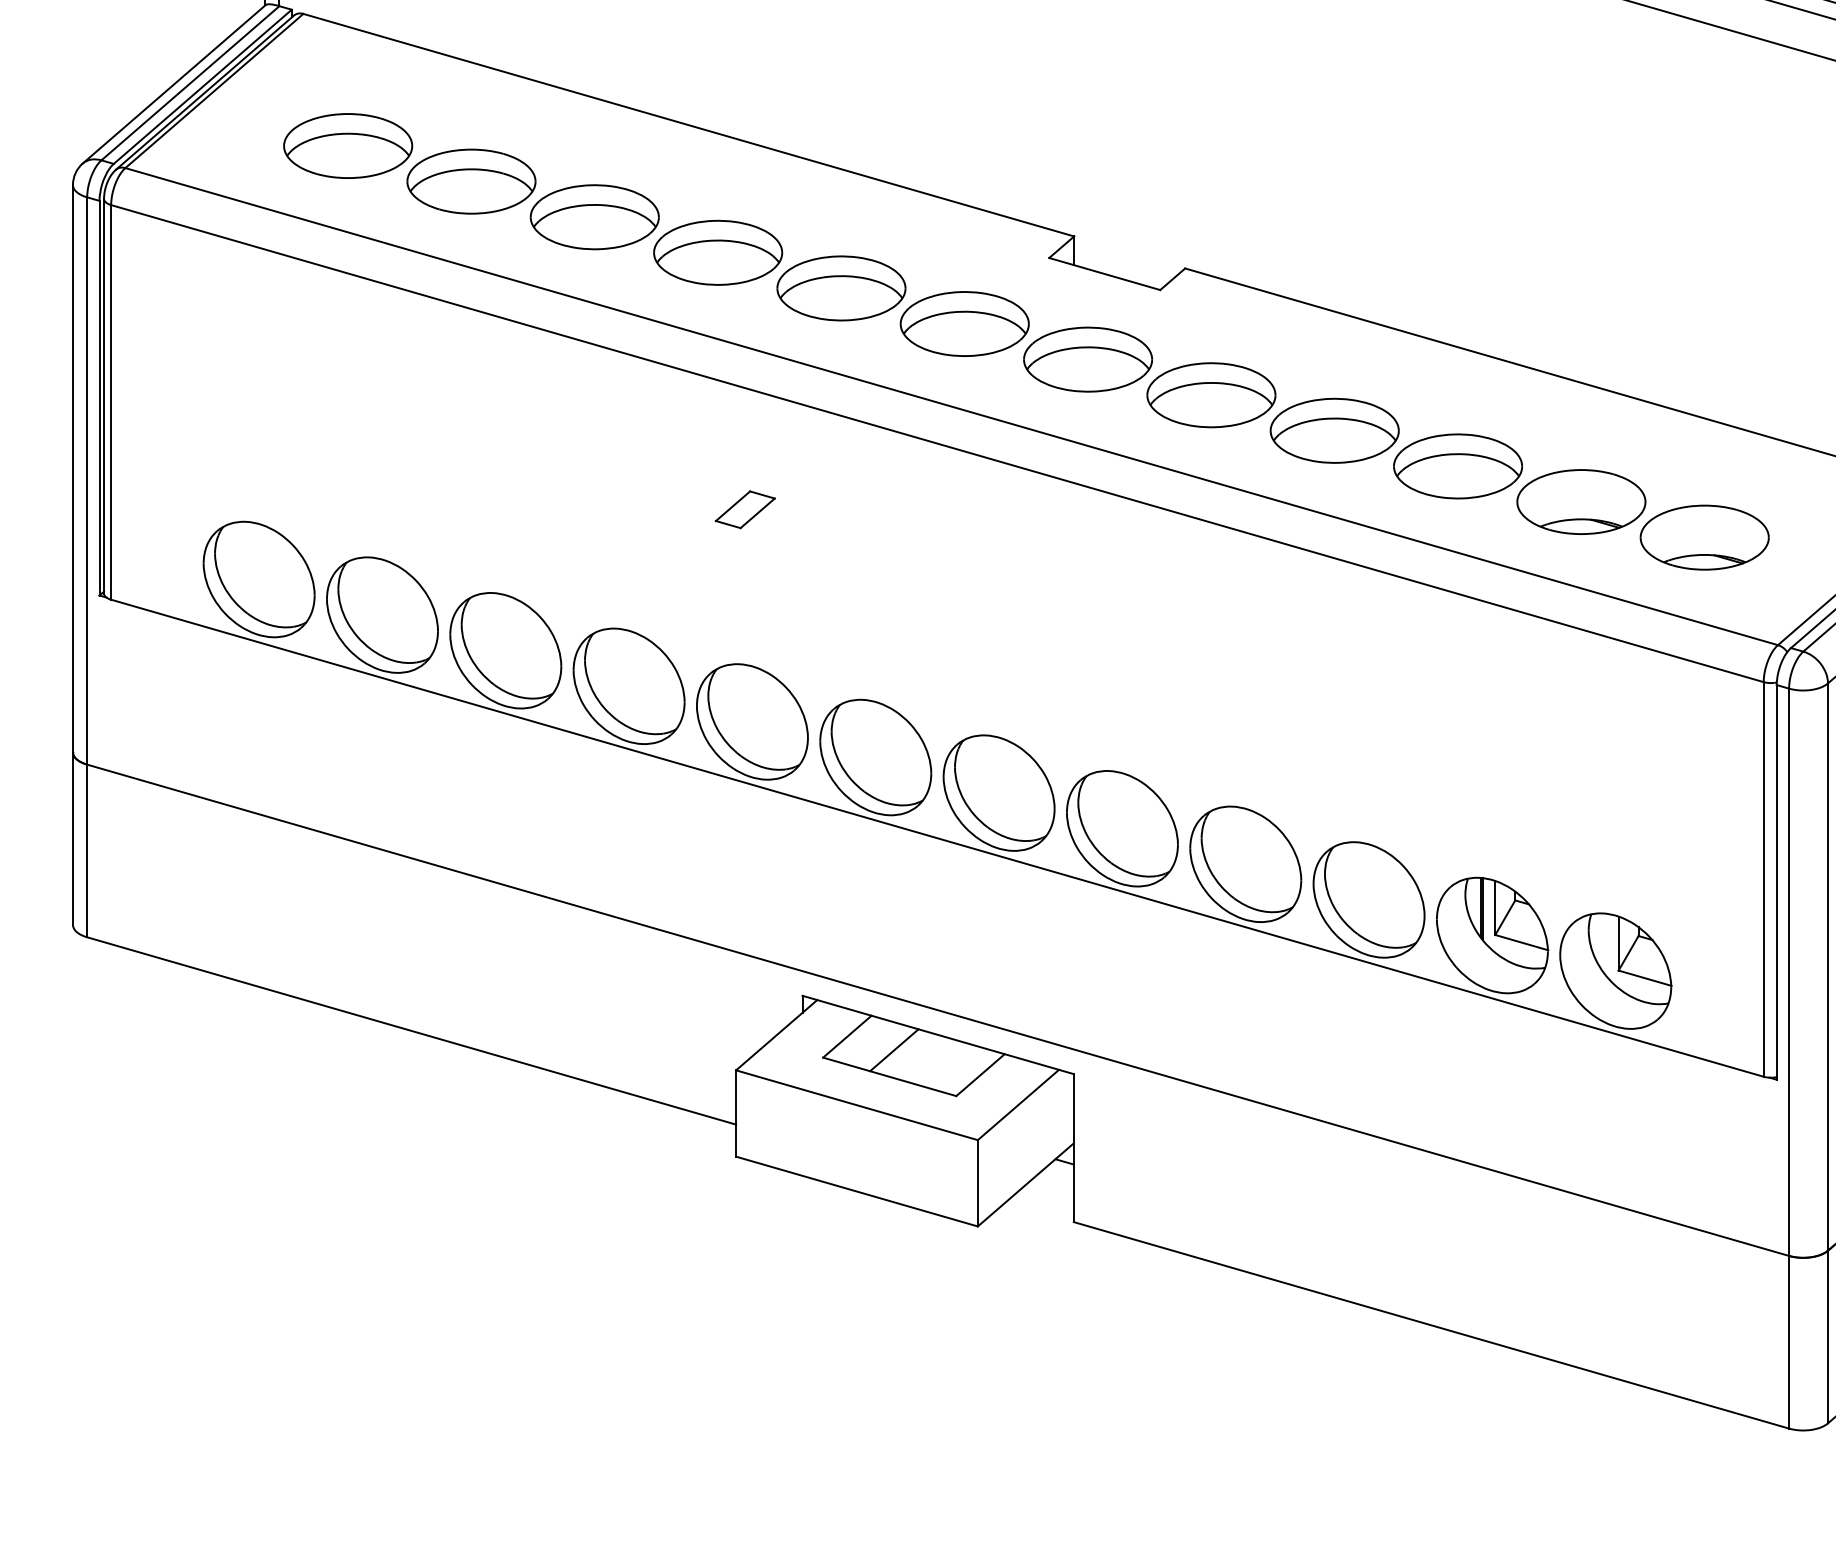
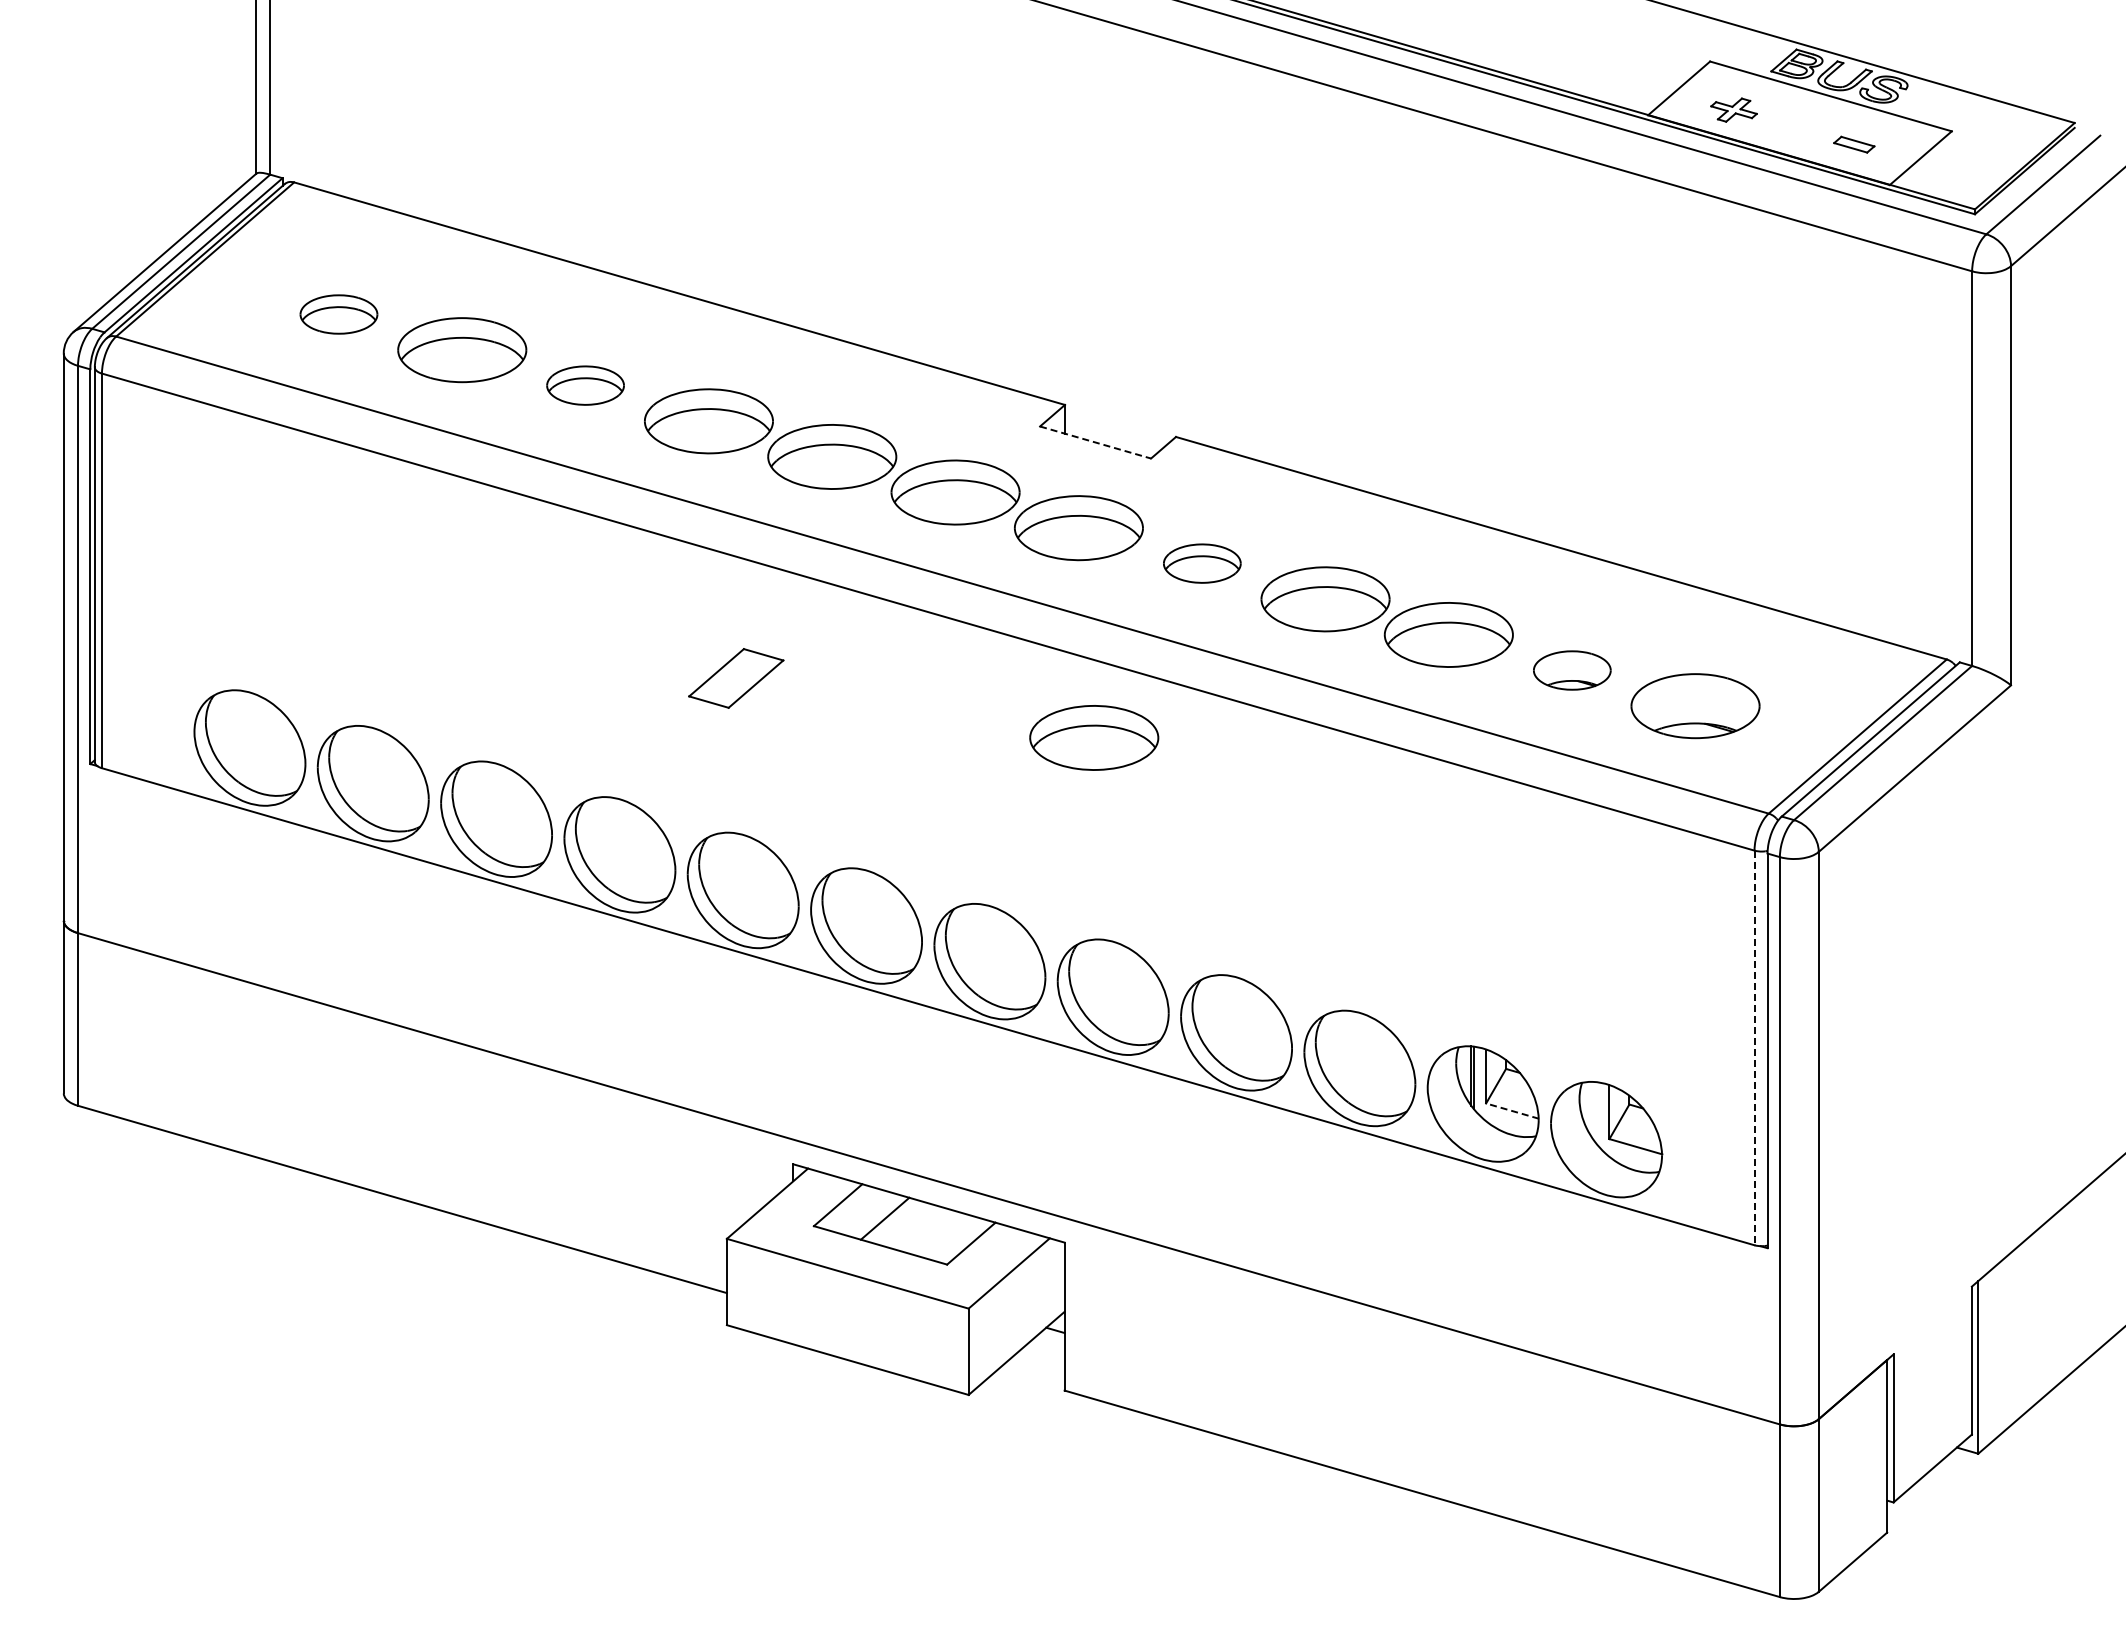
part: (347, 146) -> (338, 314), size x0.6
part: (594, 217) -> (585, 385), size x0.6
line: (1104, 274) -> (1095, 442), solid -> dashed
part: (1211, 395) -> (1202, 563), size x0.6
part: (1581, 502) -> (1572, 670), size x0.6
part: (744, 509) -> (735, 677), size x1.6
part: (1103, 569) -> (1094, 737), added
line: (1763, 880) -> (1754, 1048), solid -> dashed
line: (1521, 943) -> (1512, 1111), solid -> dashed

